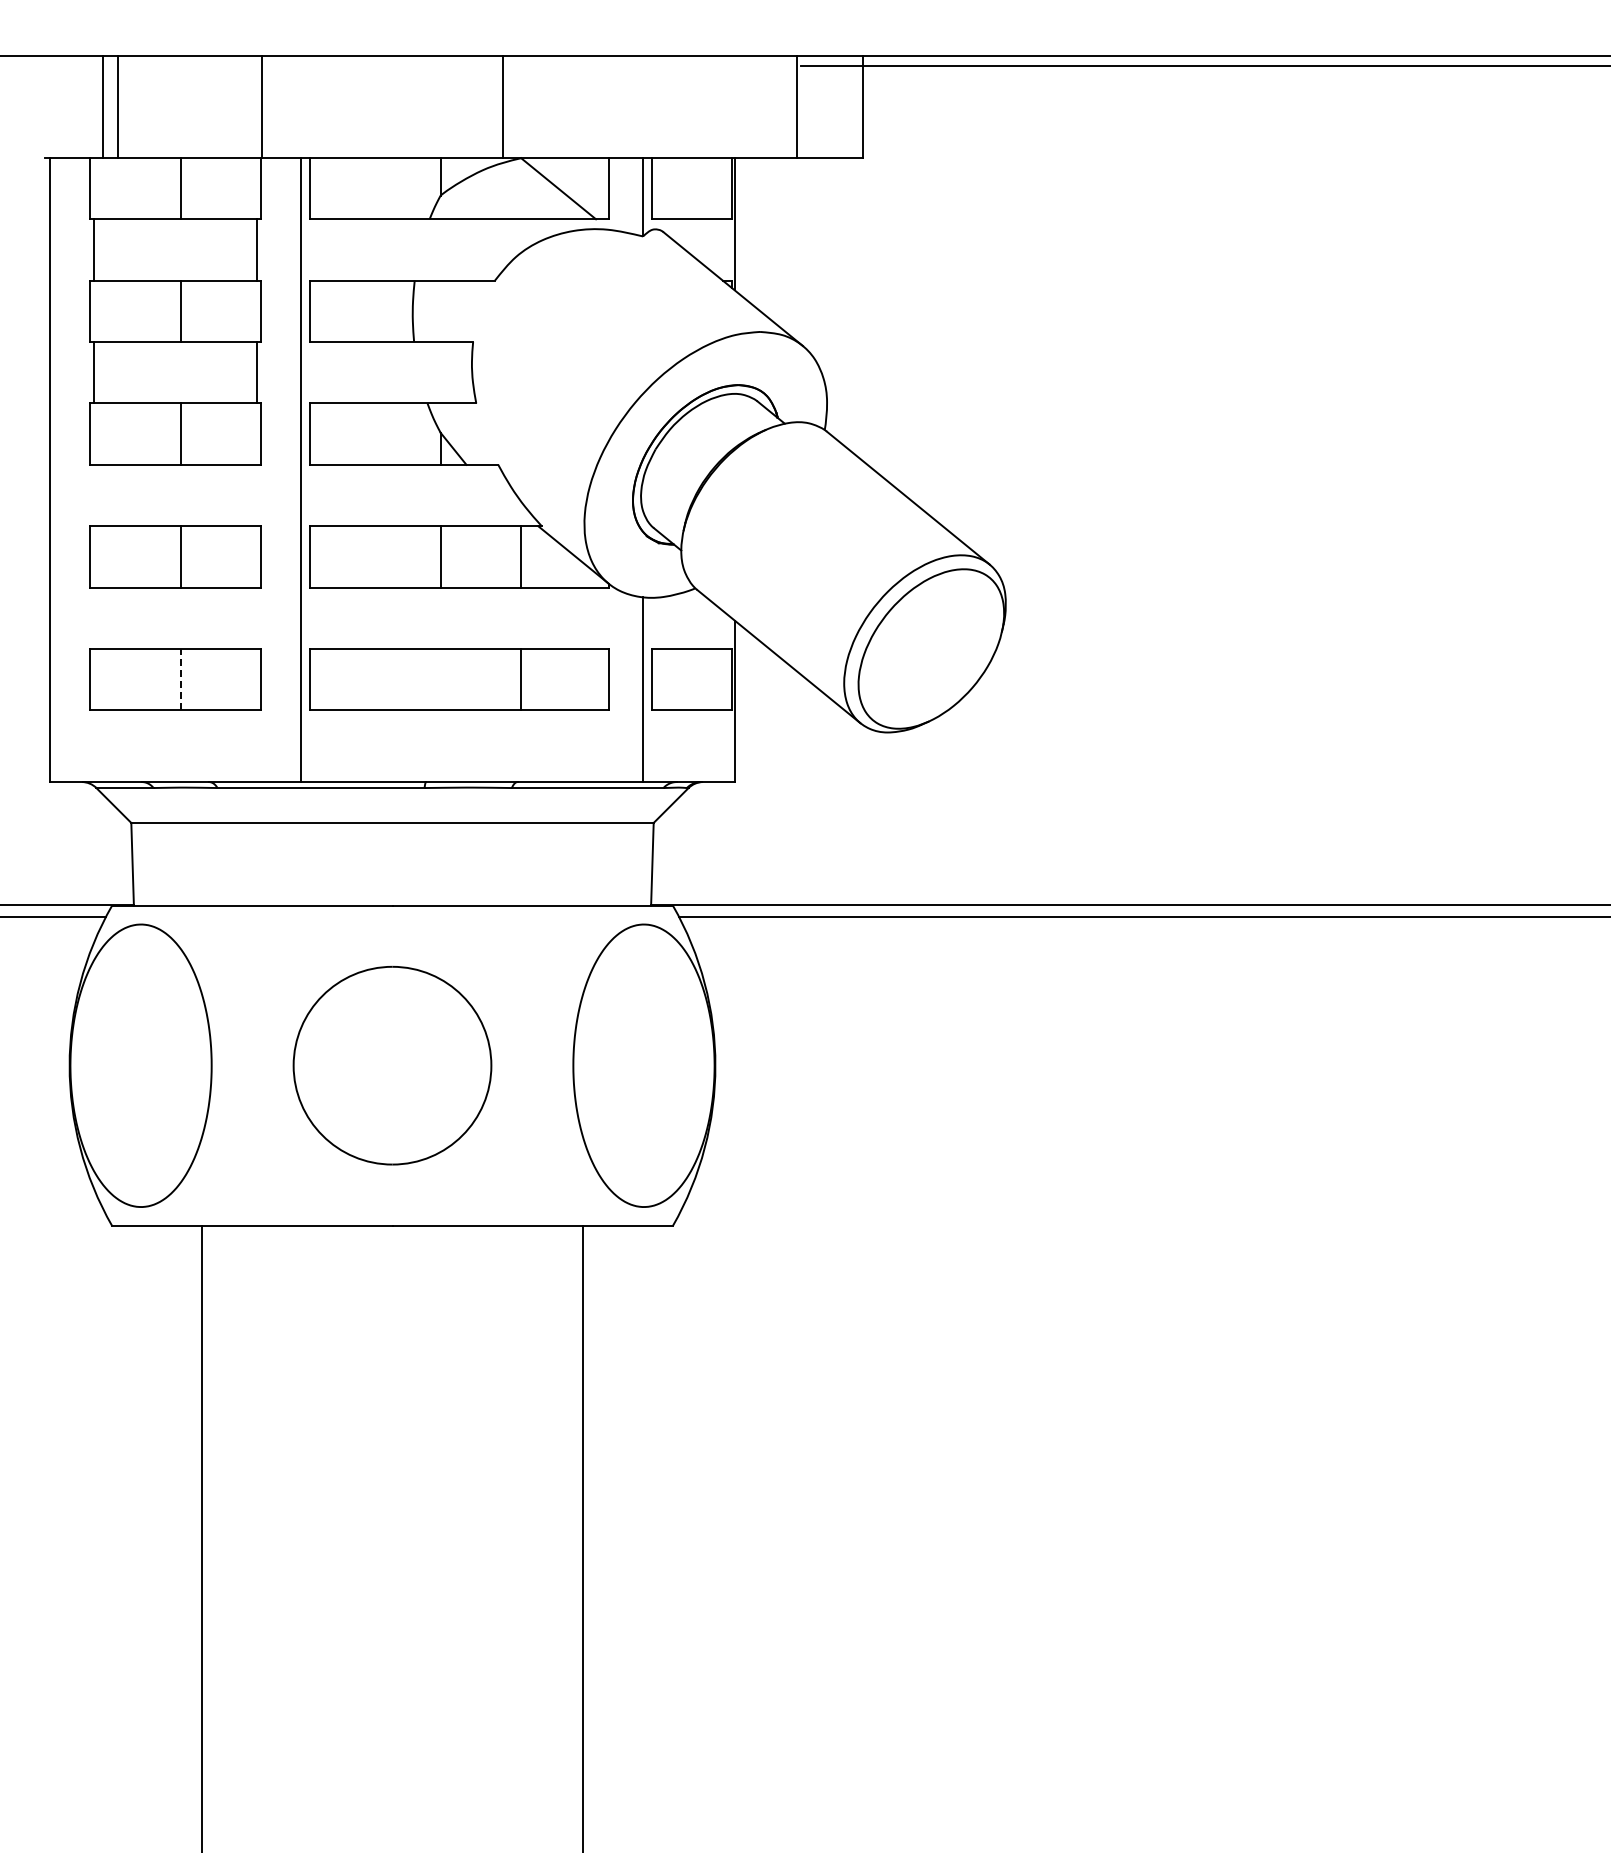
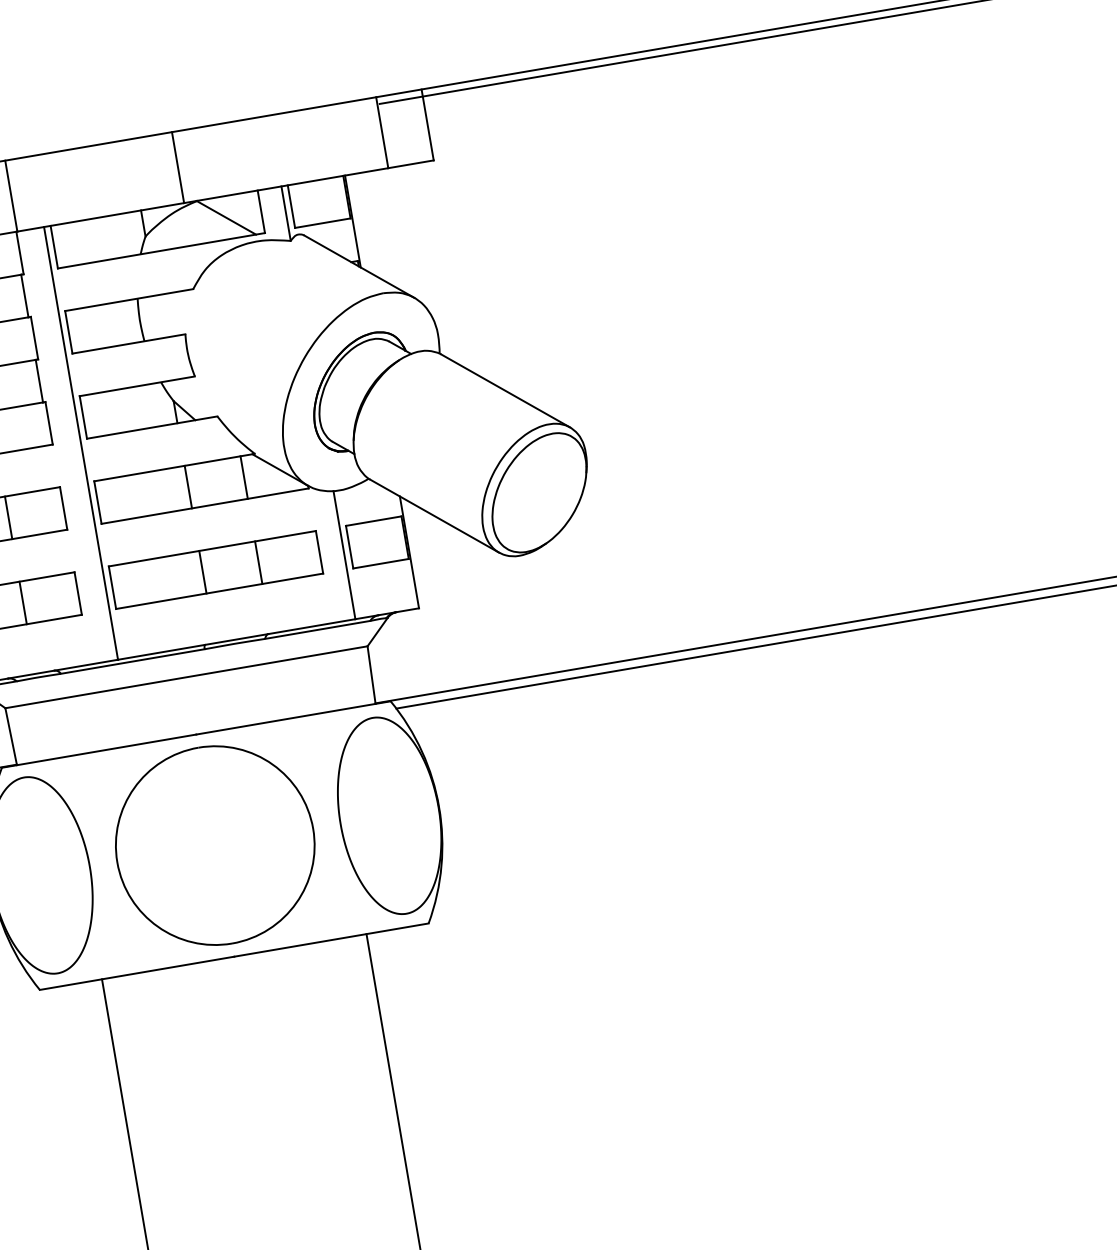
line: (181, 679) -> (23, 602), dashed -> solid
line: (440, 679) -> (202, 572), added
part: (392, 1065) -> (215, 845), size x1.43

